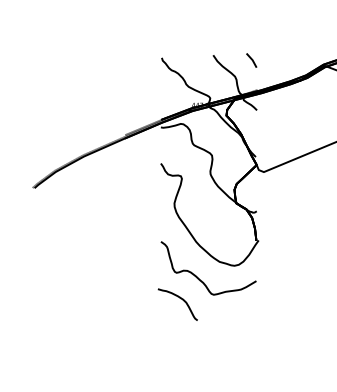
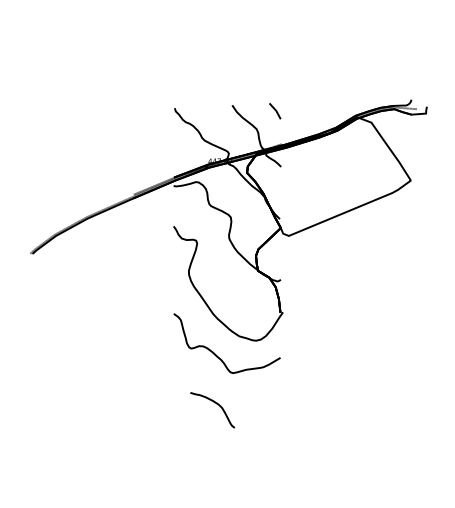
part: (181, 299) -> (216, 404), moved

